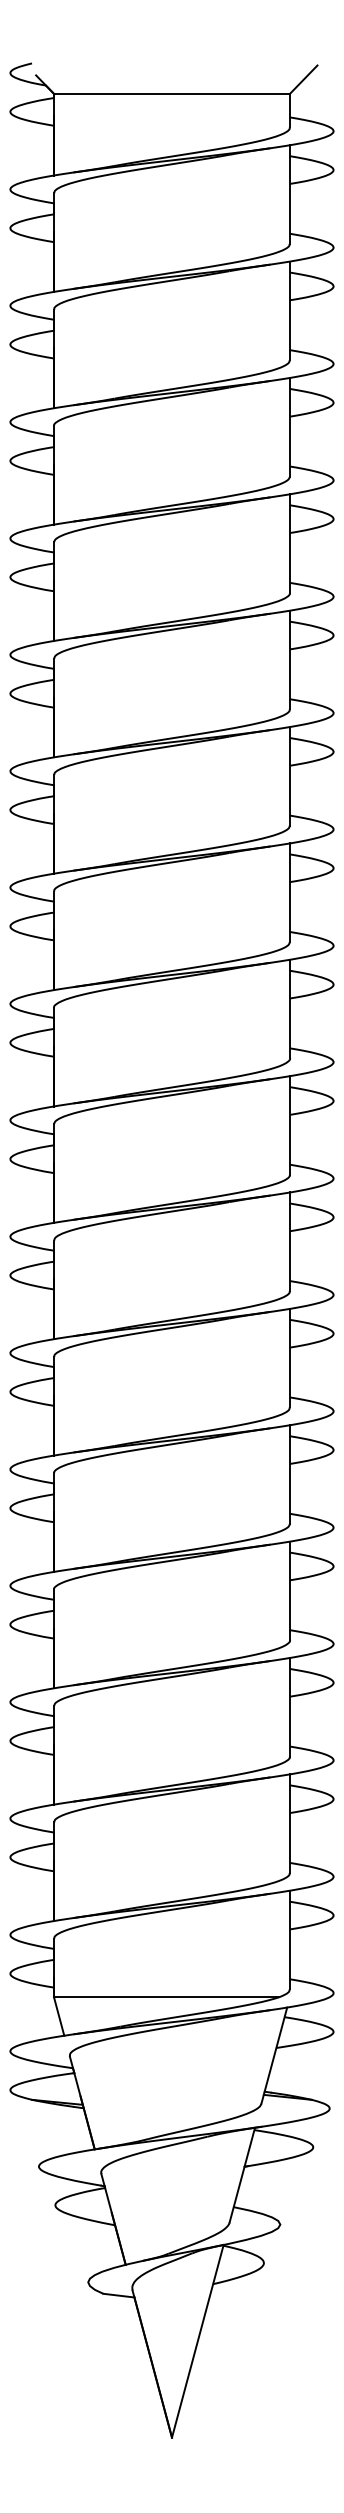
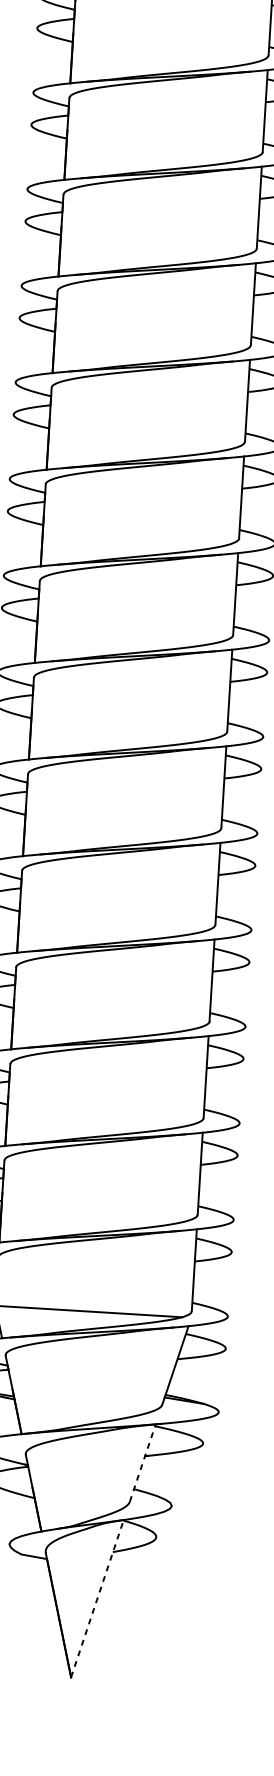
line: (242, 2174) -> (142, 1462), solid -> dashed
line: (197, 2341) -> (97, 1598), solid -> dashed

